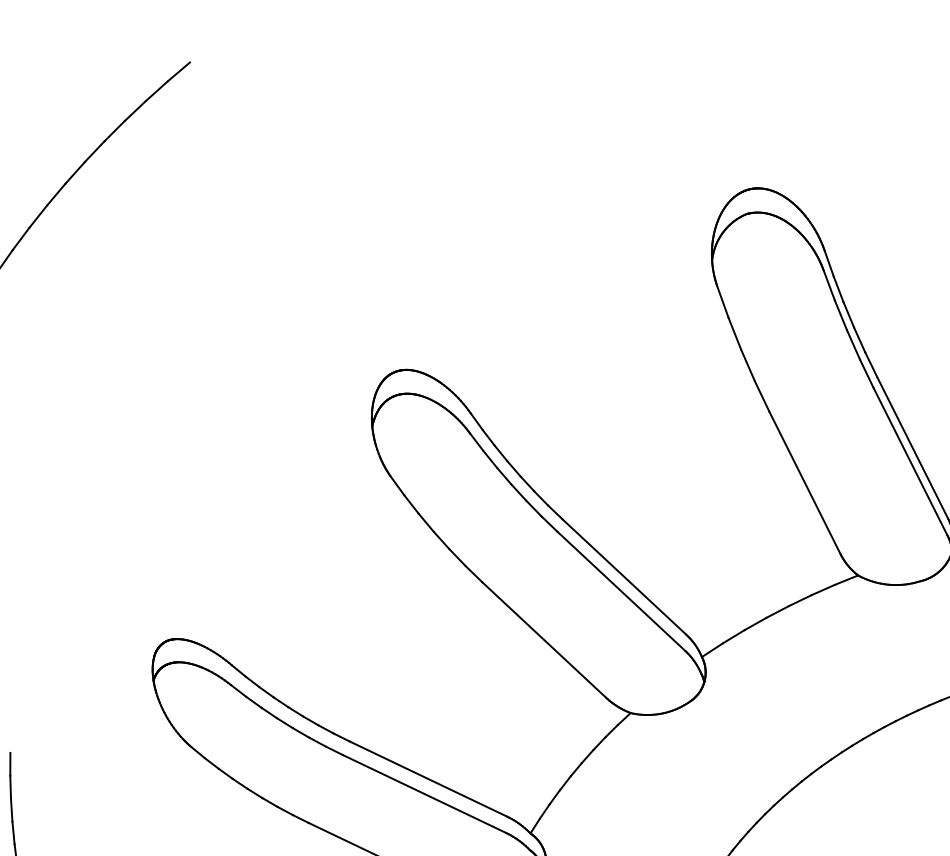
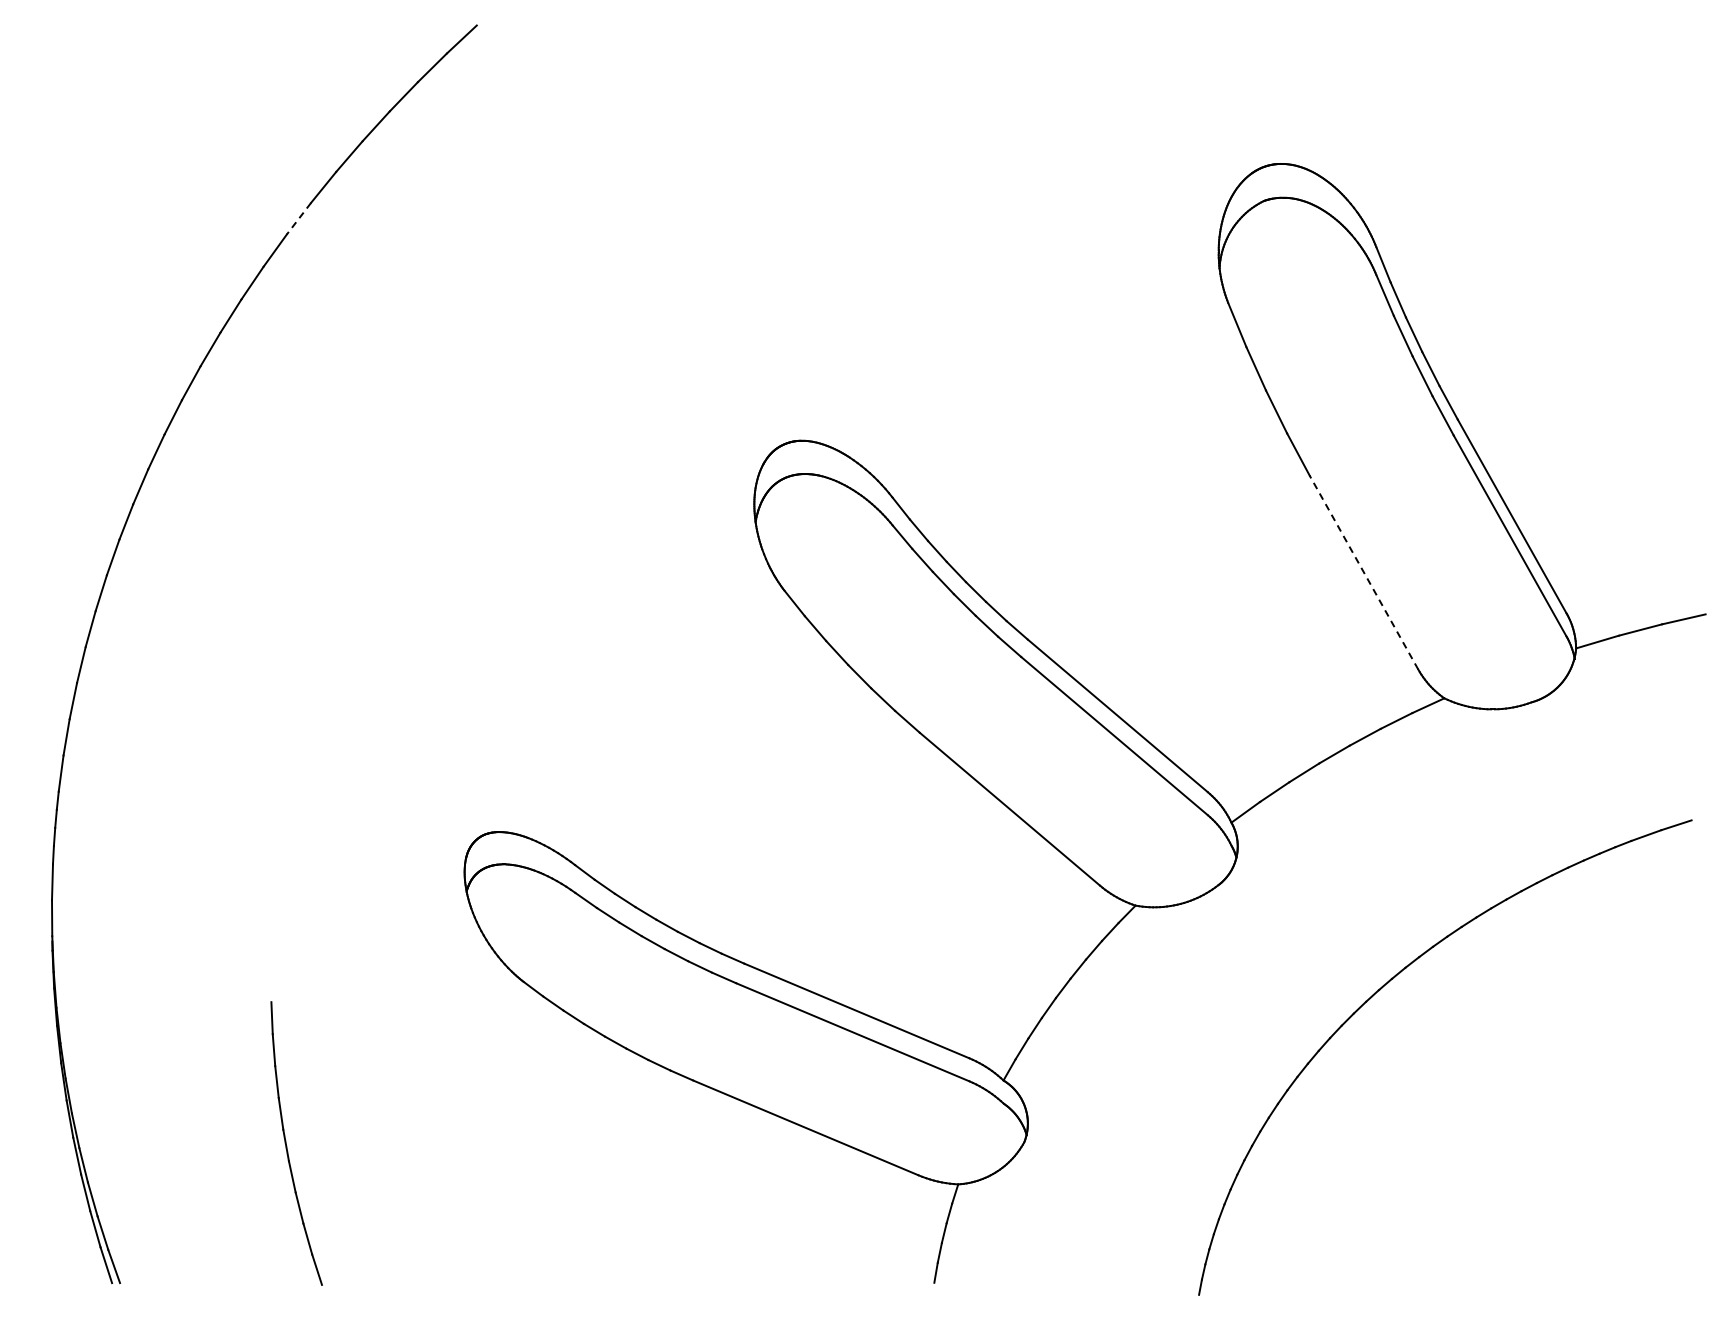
line: (56, 194) -> (298, 218), solid -> dashed
line: (804, 482) -> (1363, 572), solid -> dashed

